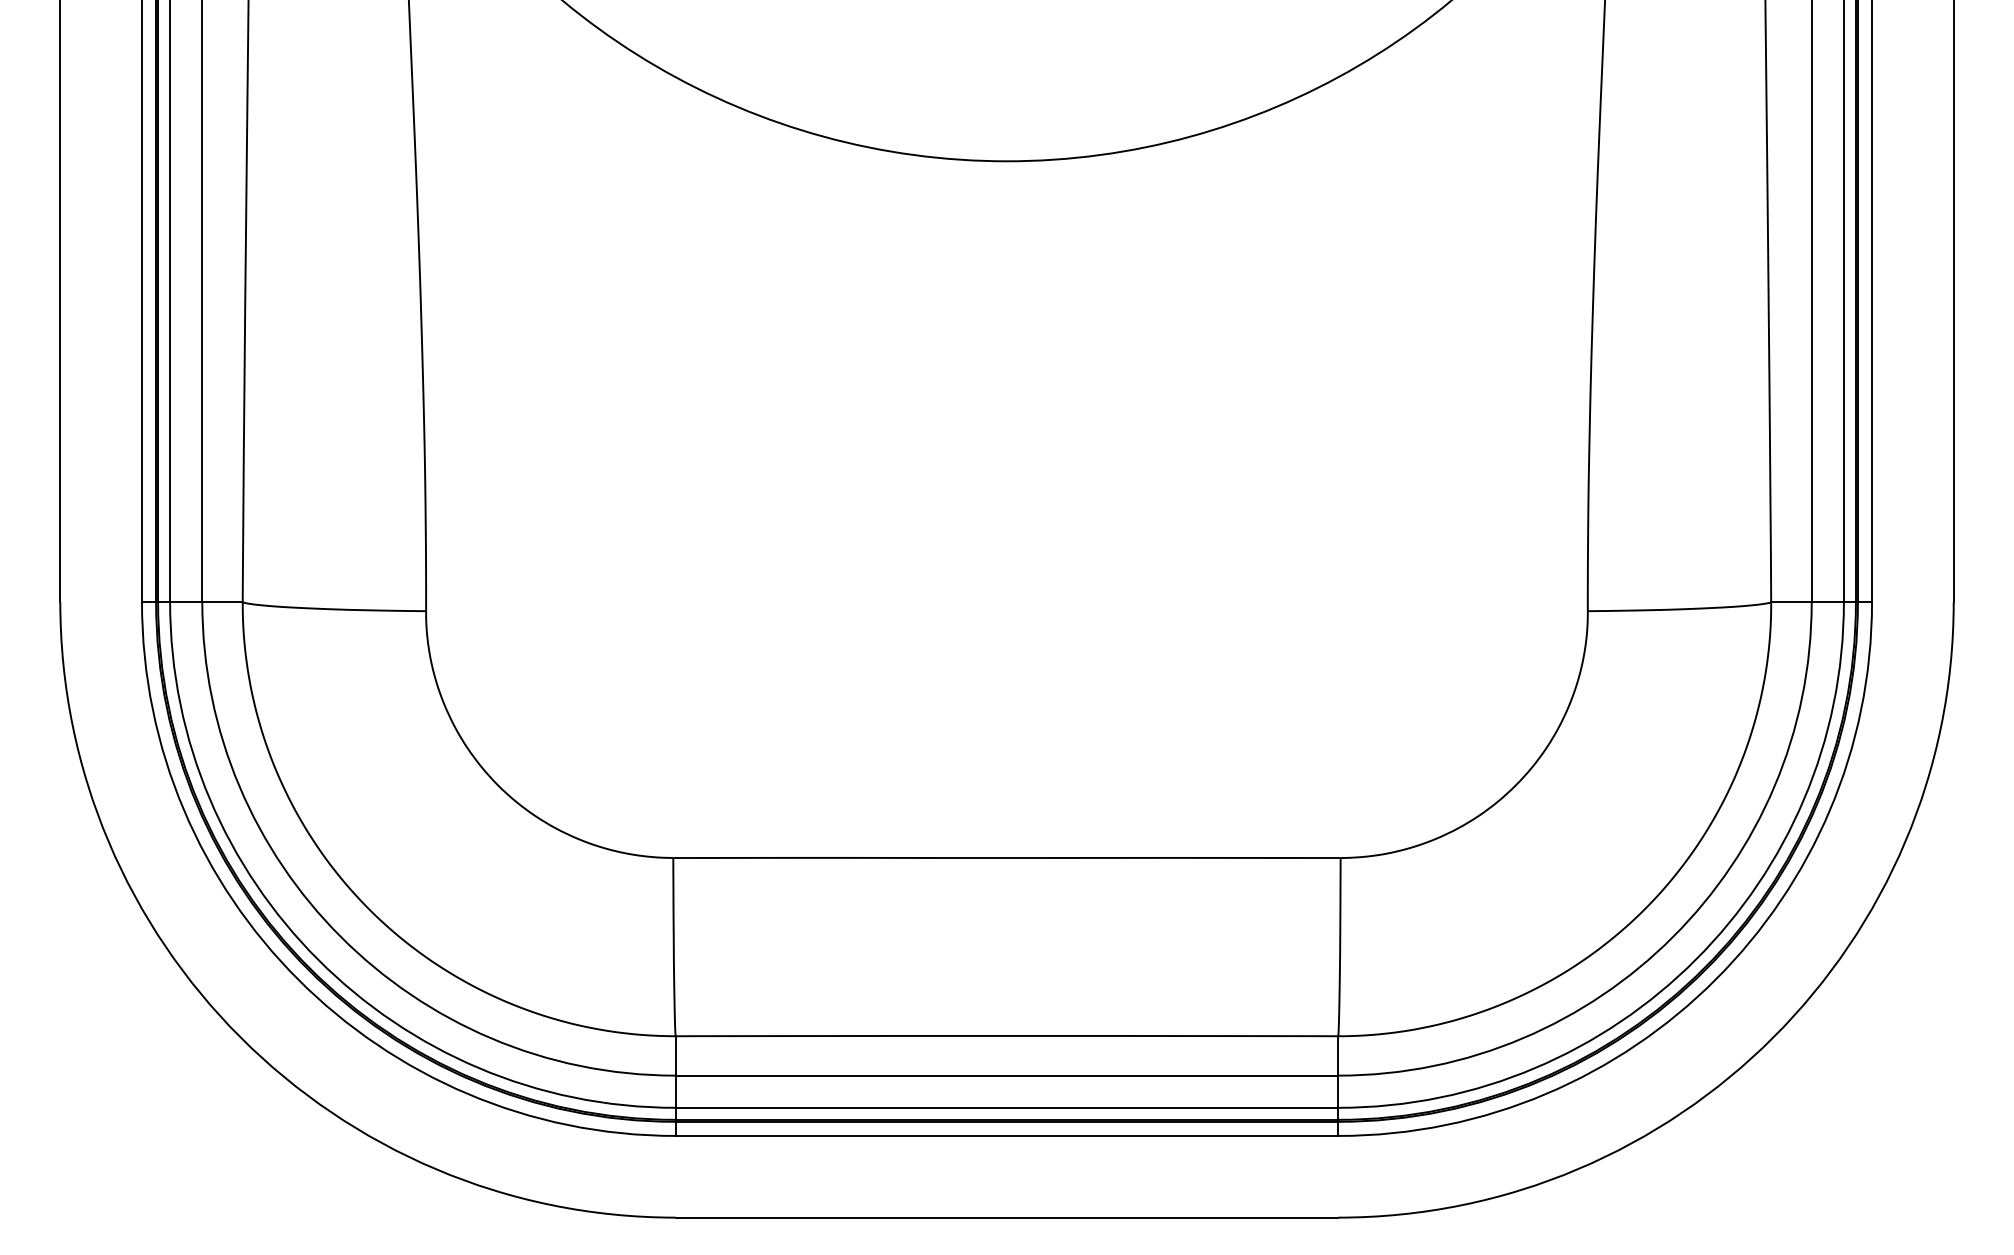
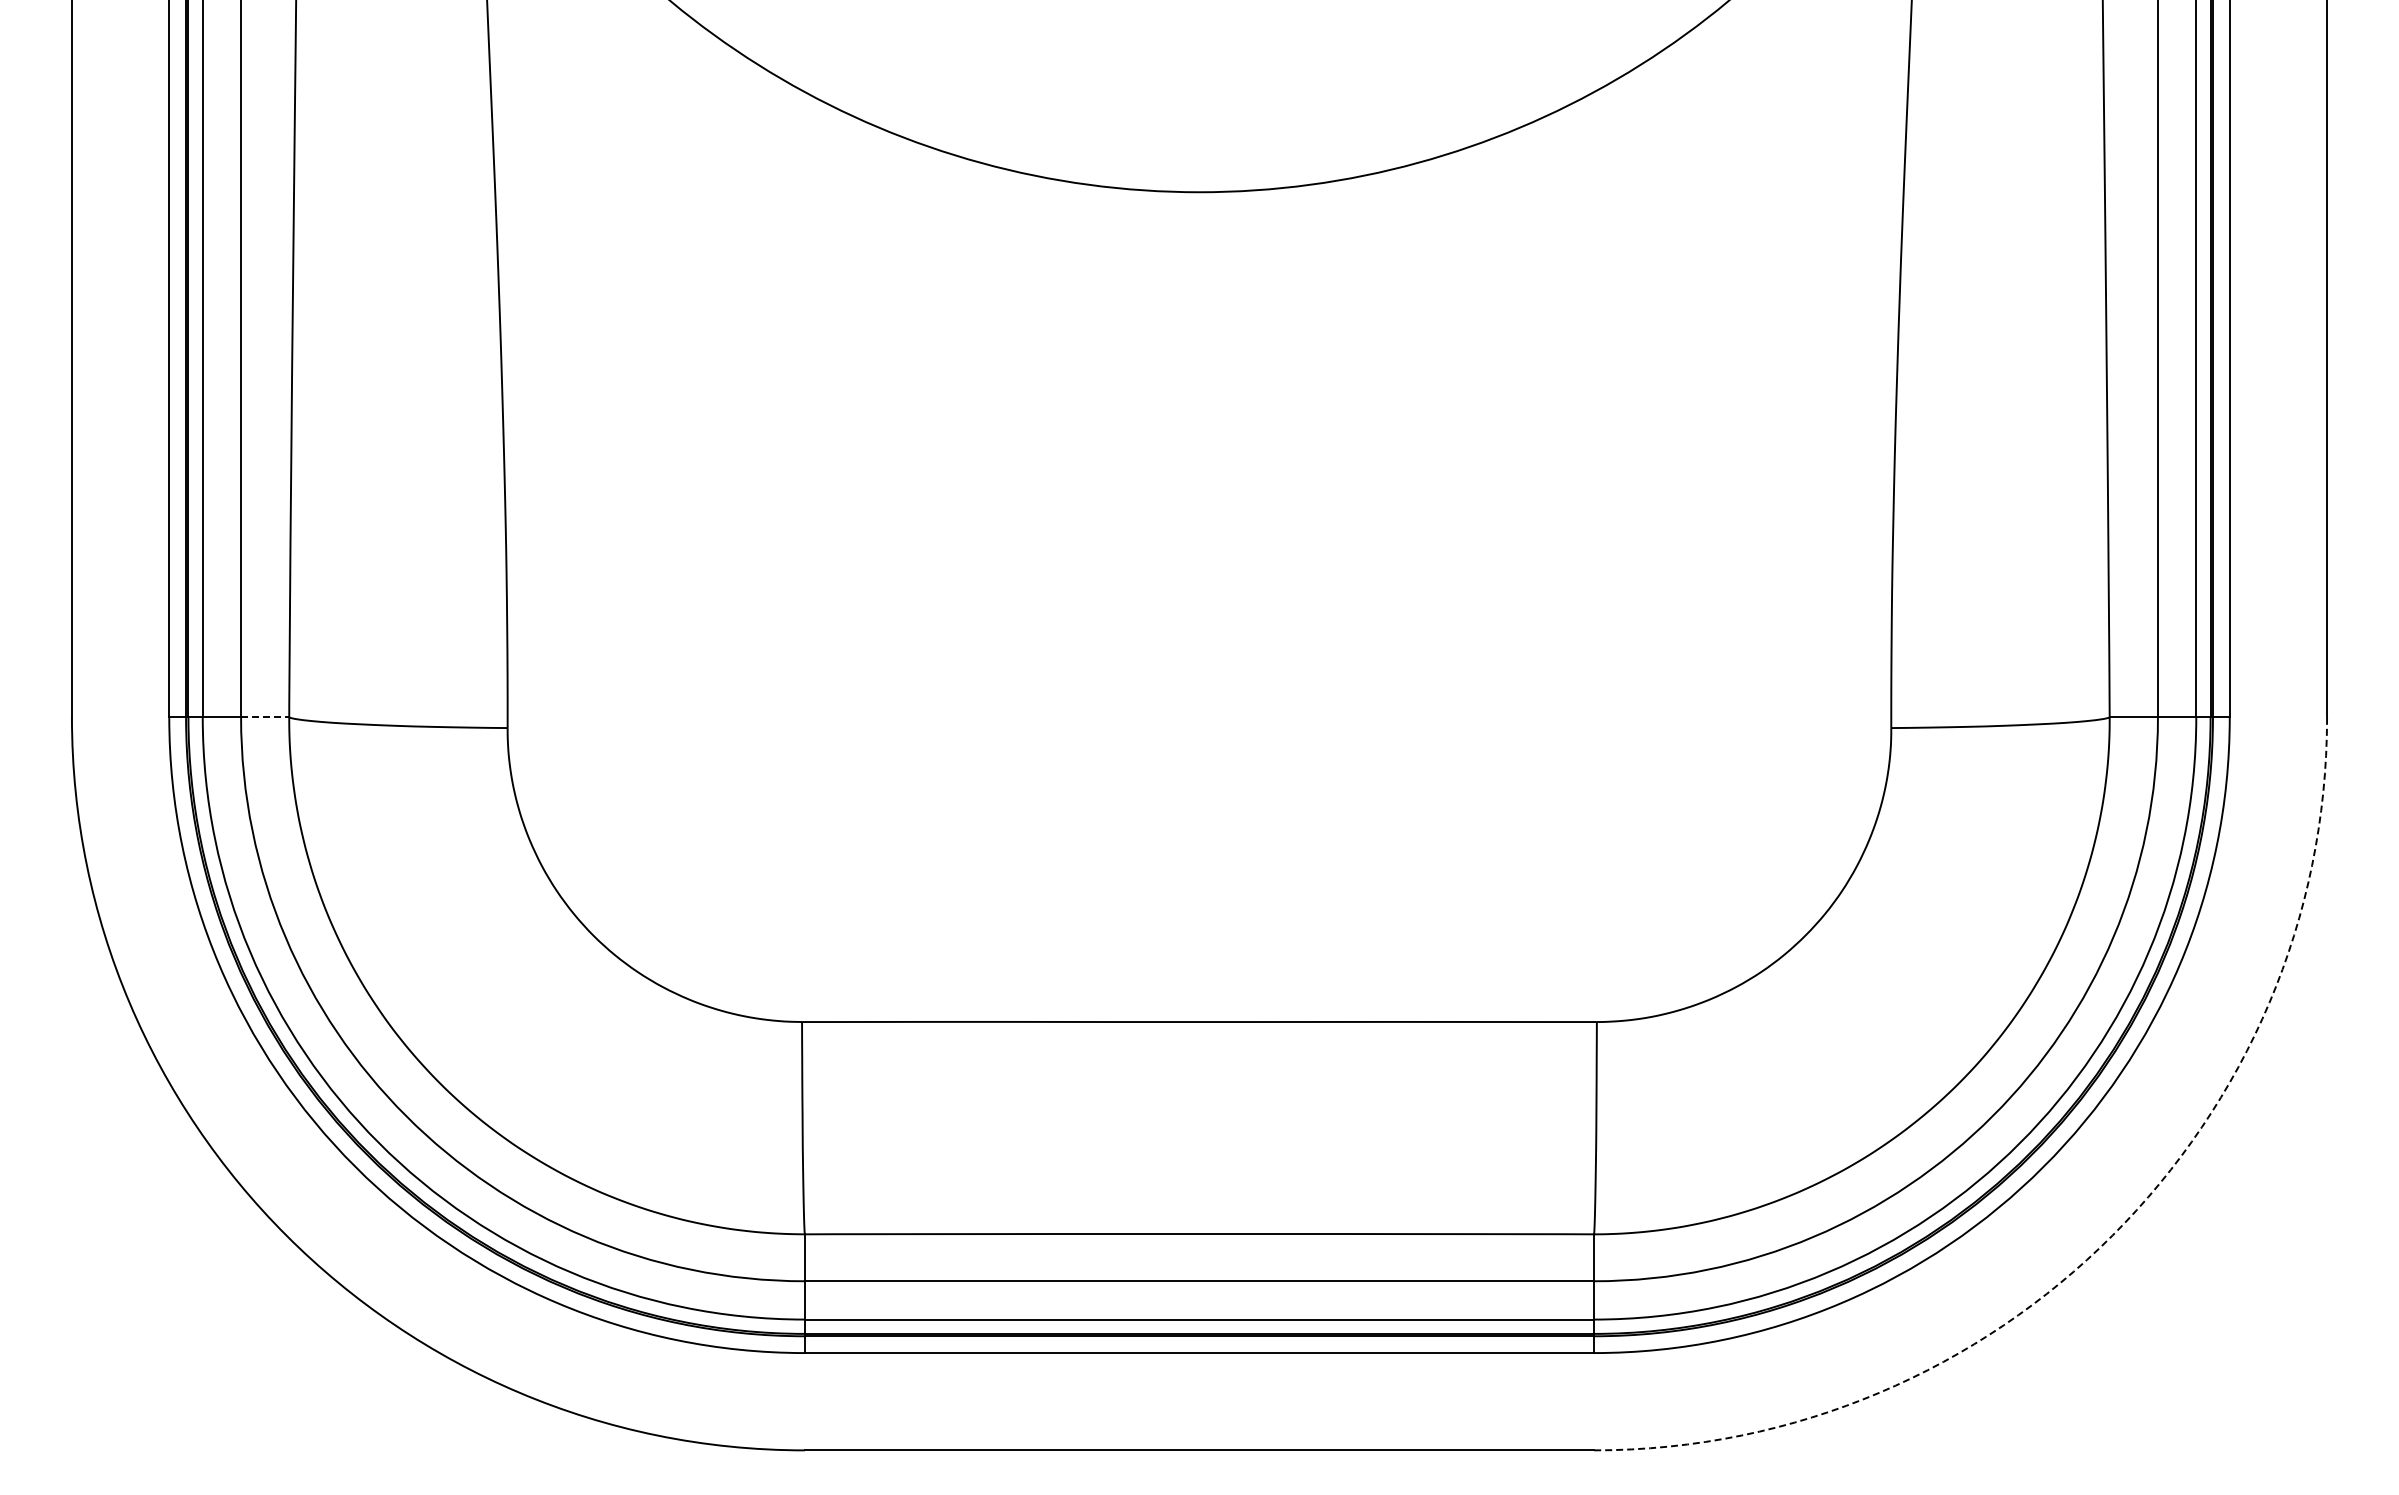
line: (222, 602) -> (265, 717), solid -> dashed
arc: (1773, 1037) -> (2112, 1235), solid -> dashed

